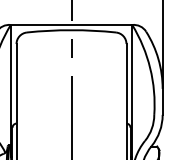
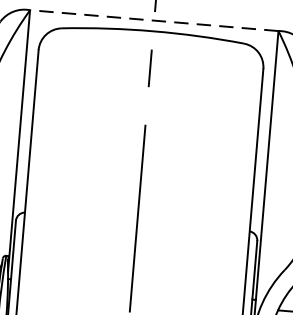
line: (71, 25) -> (154, 21), solid -> dashed

